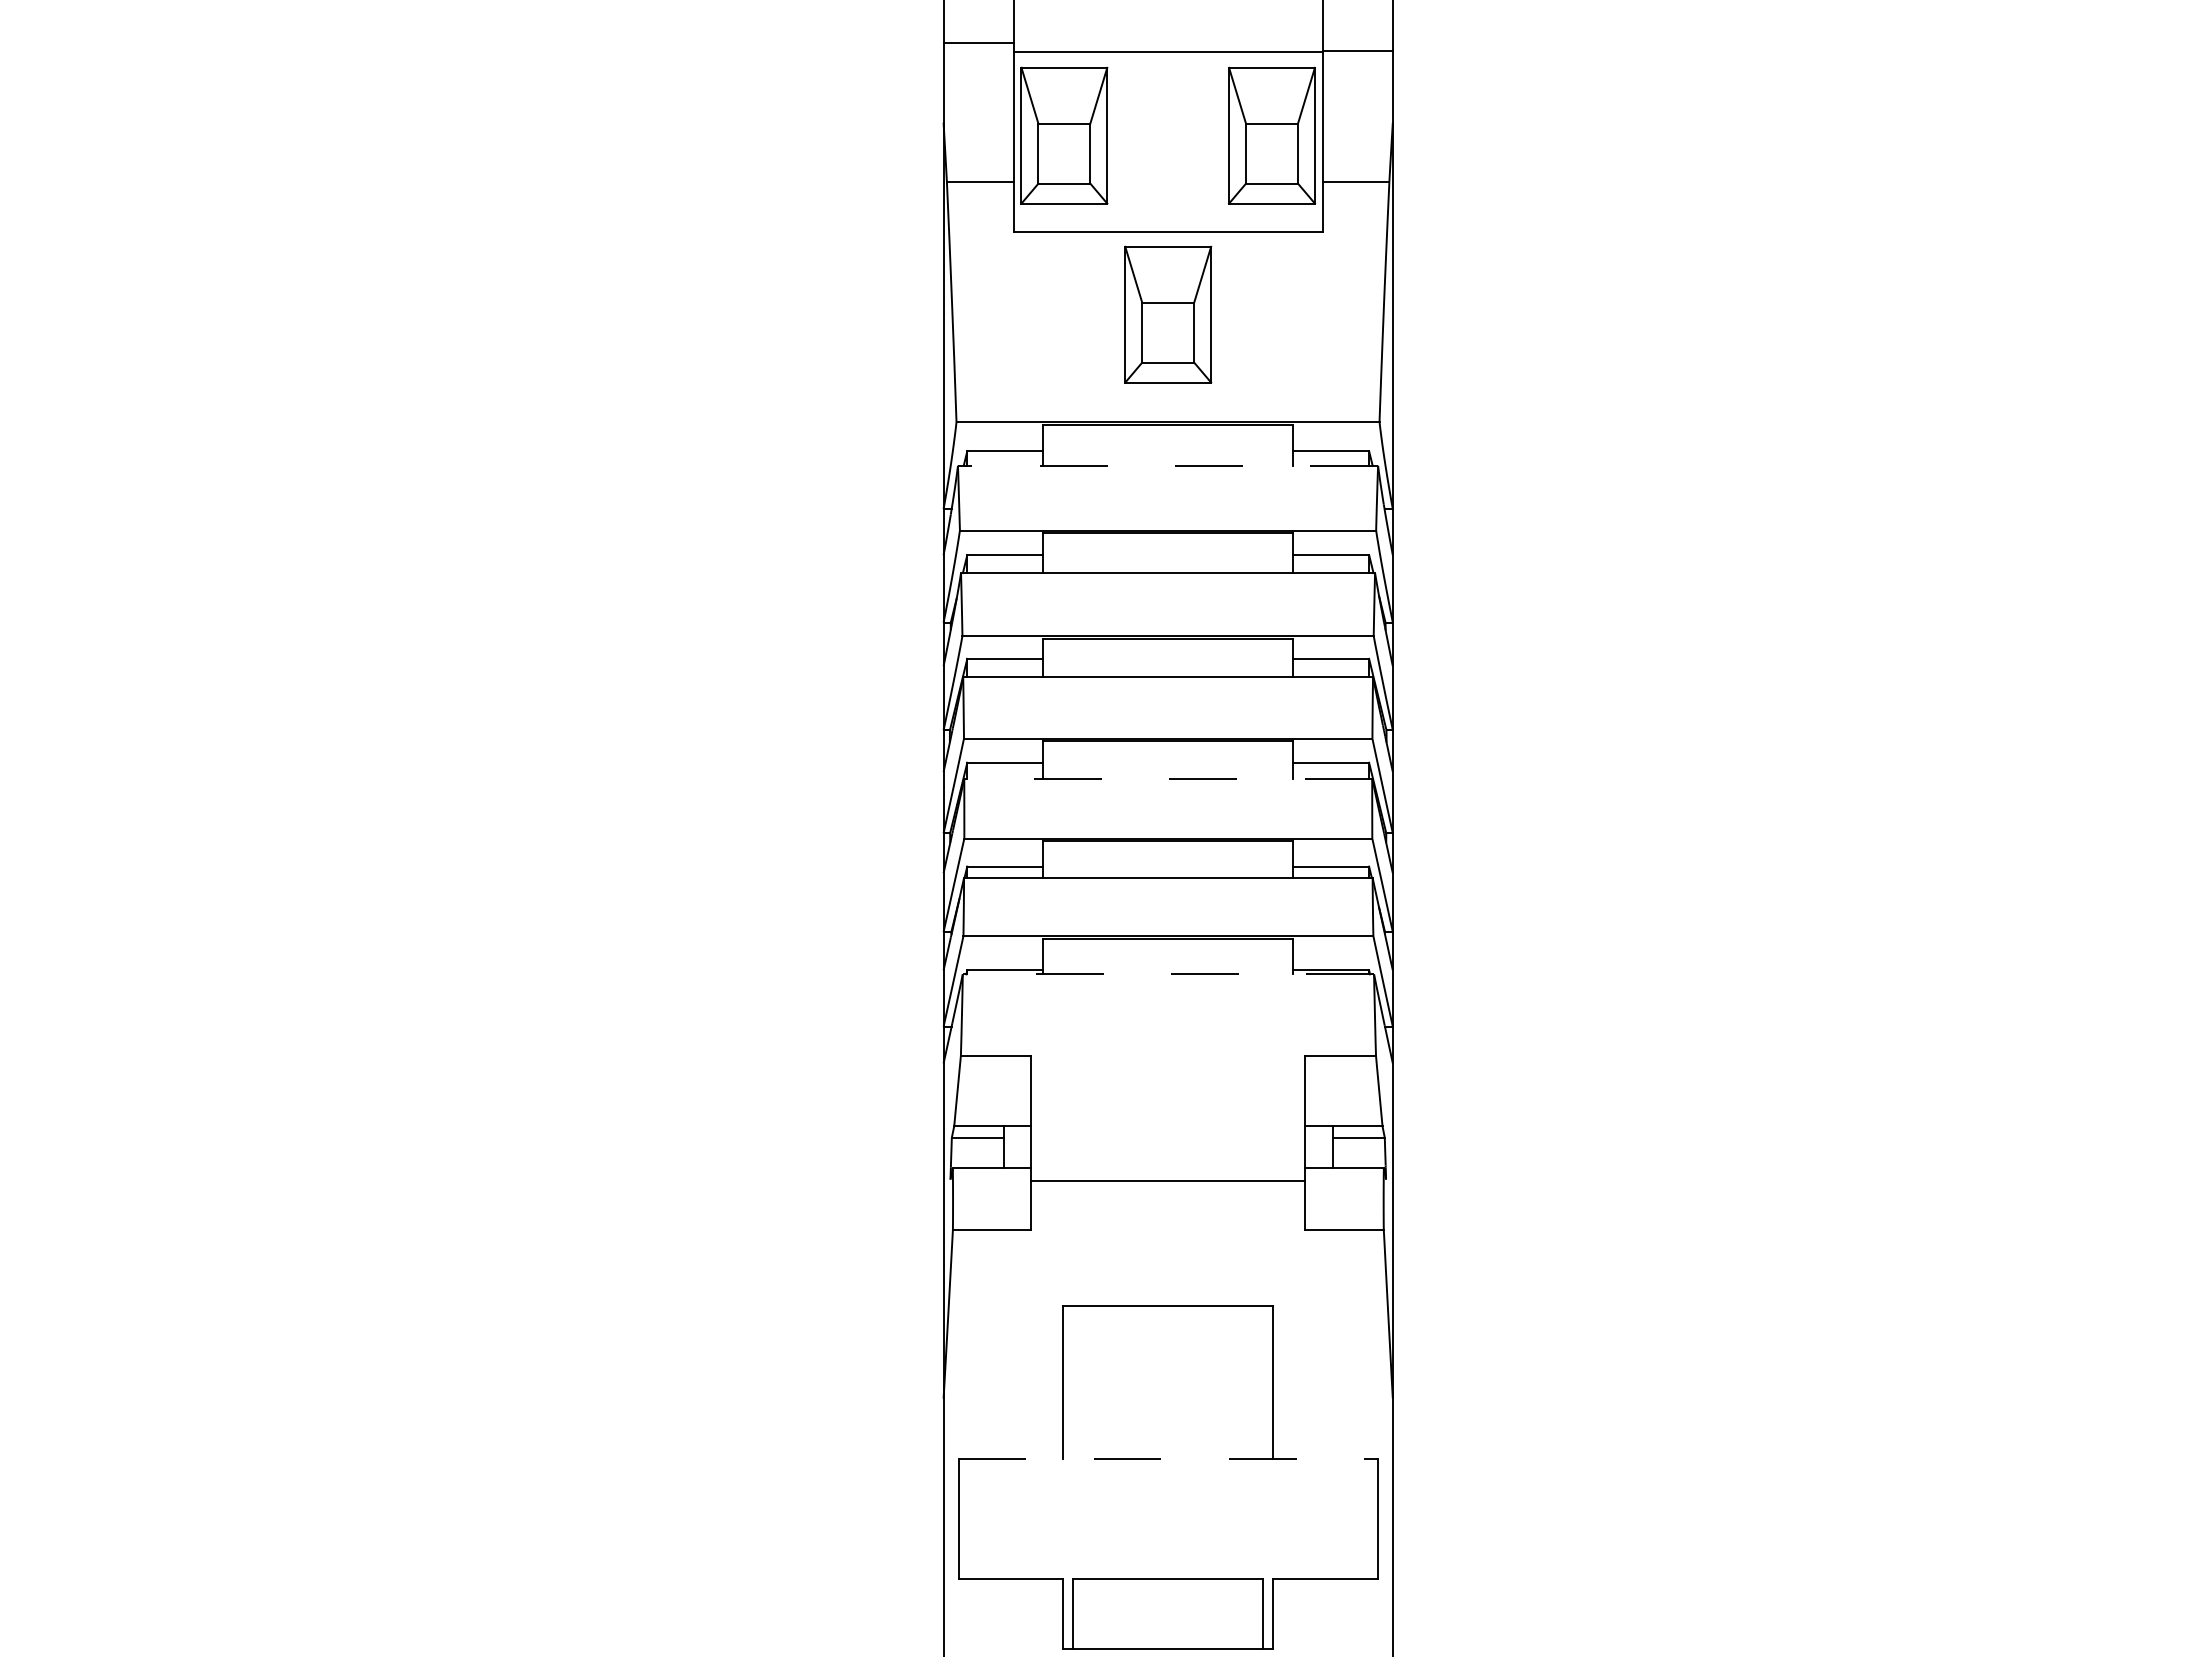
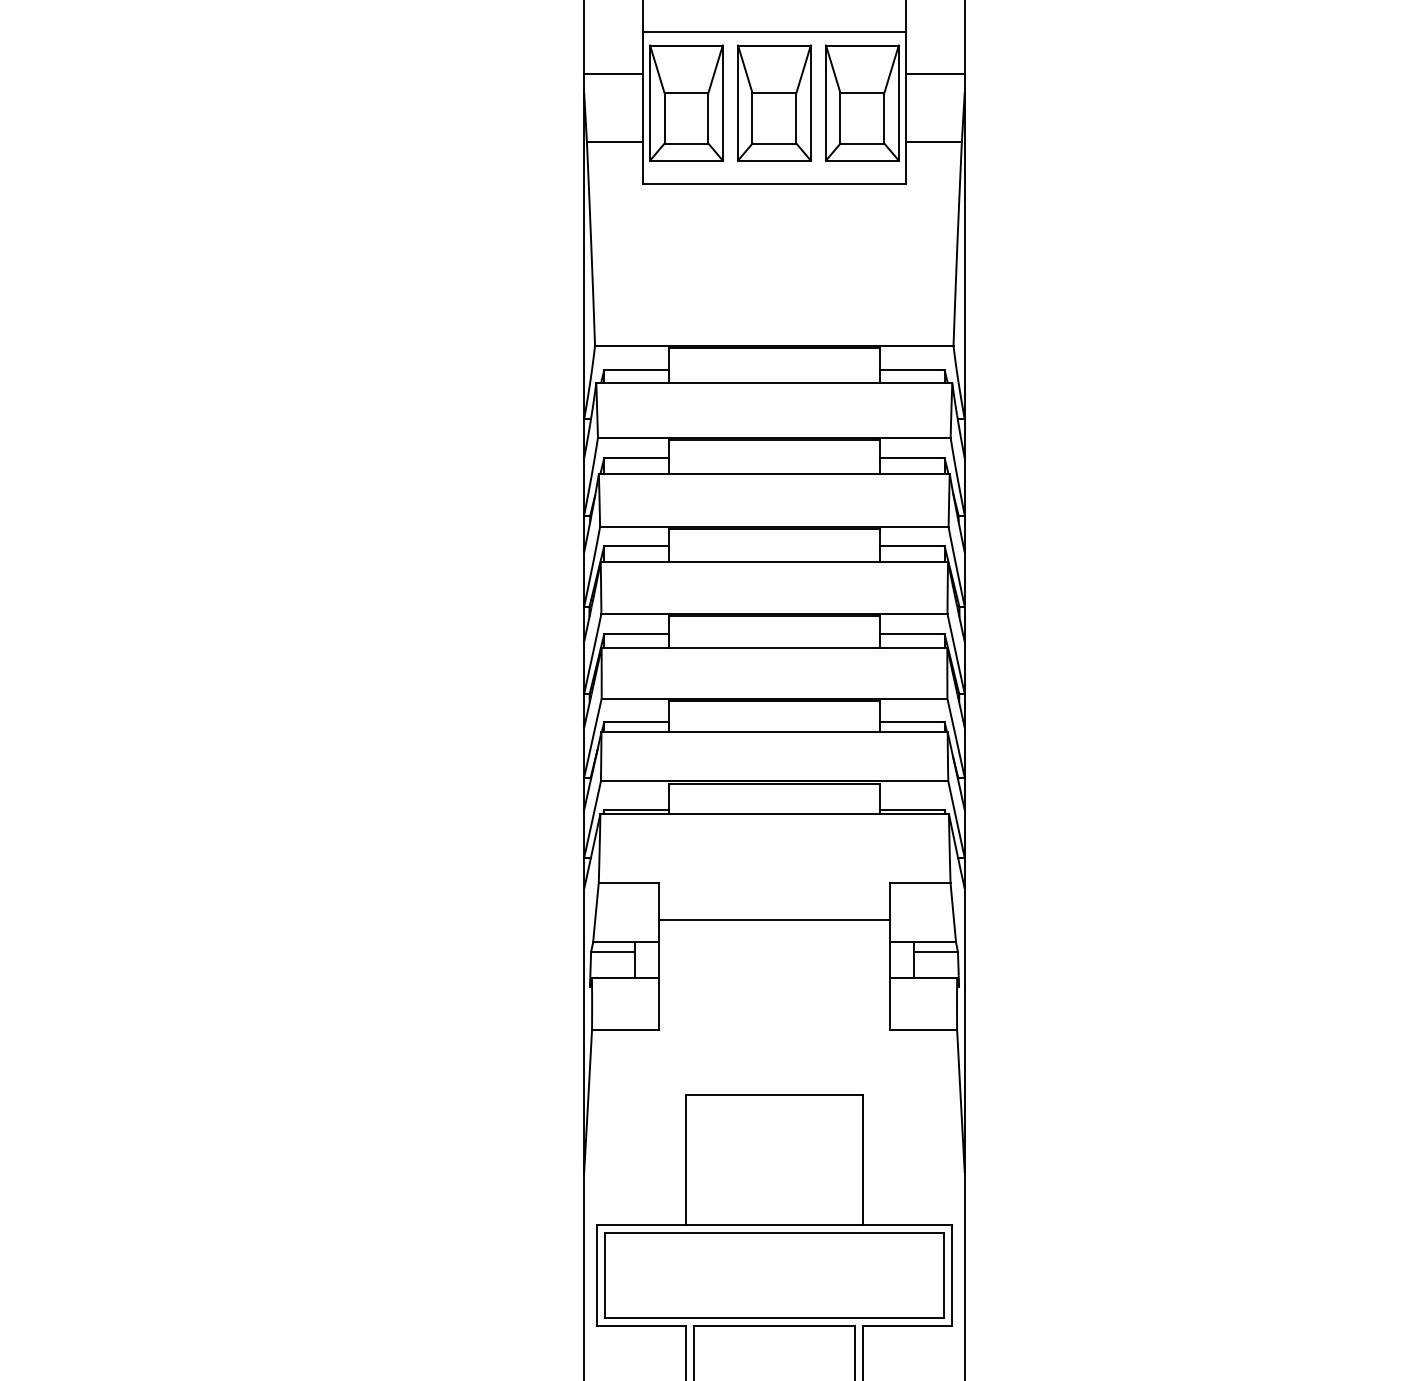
line: (978, 42) -> (613, 74), moved
line: (1357, 50) -> (934, 74), moved
part: (1168, 314) -> (774, 102), moved
line: (1167, 465) -> (773, 382), dashed -> solid
line: (1168, 778) -> (774, 647), dashed -> solid
line: (1168, 974) -> (774, 813), dashed -> solid
line: (1168, 1181) -> (774, 920), moved
line: (1168, 1459) -> (774, 1224), dashed -> solid
part: (1168, 1518) -> (774, 1274), added

